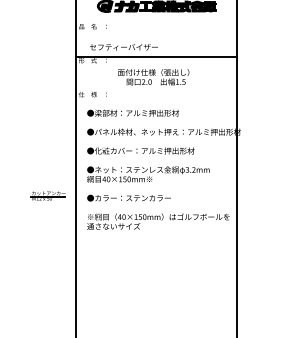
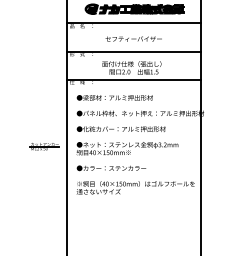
line: (155, 23) -> (133, 23), added
text: (123, 47) -> (133, 39), moved
line: (155, 91) -> (133, 79), added
part: (47, 195) -> (43, 146), moved

